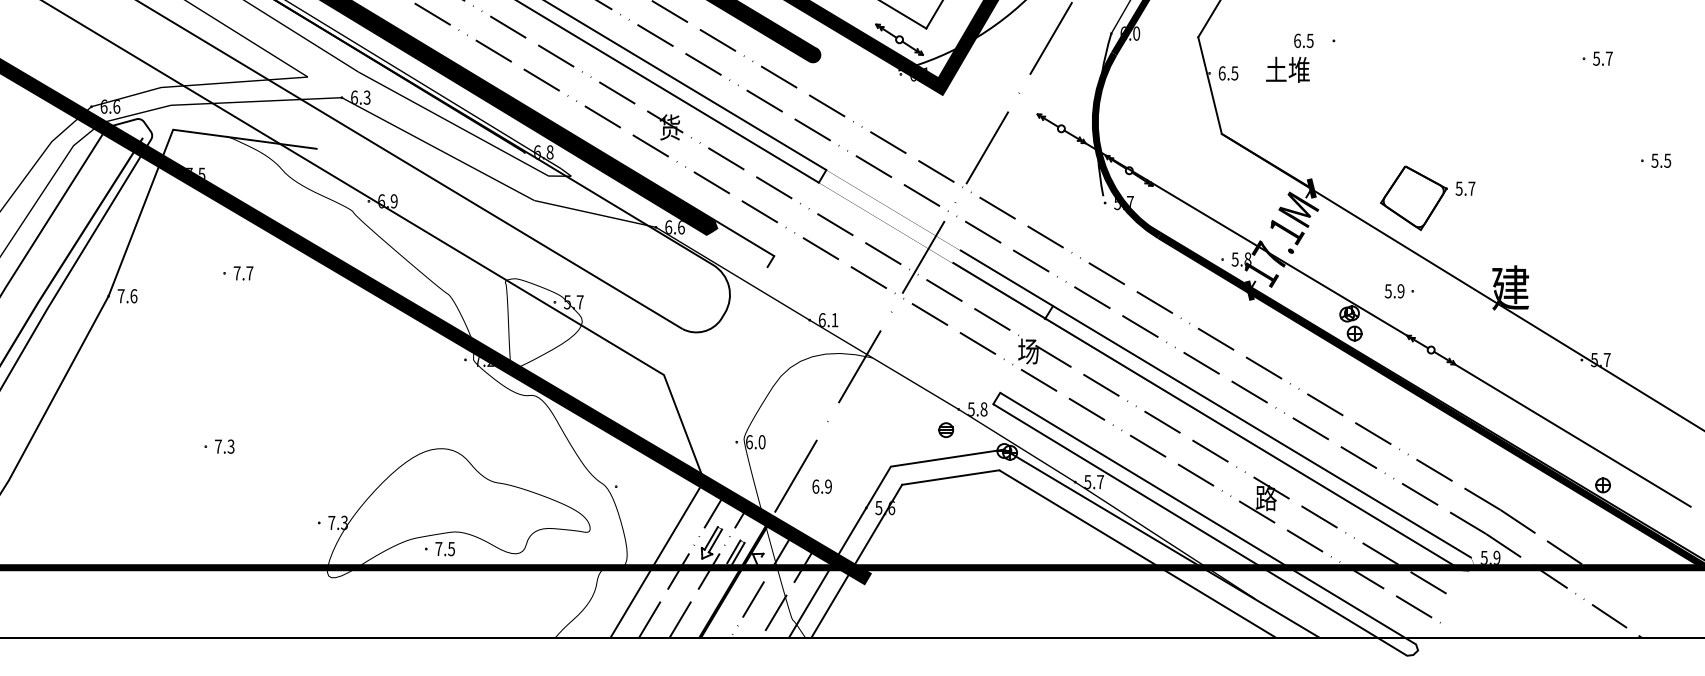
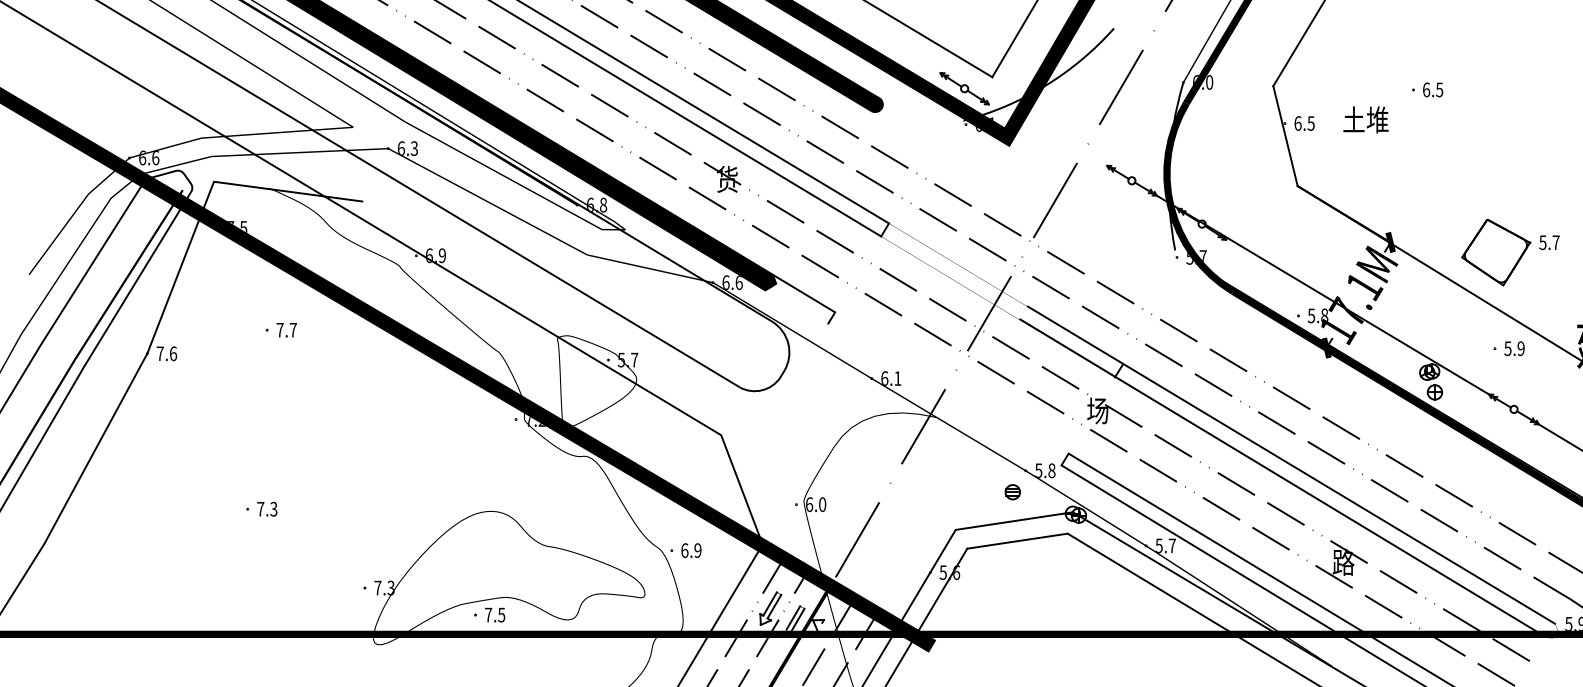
text: (1303, 40) -> (1432, 89), moved
text: (1394, 291) -> (1514, 348), moved
text: (821, 486) -> (690, 550), moved

